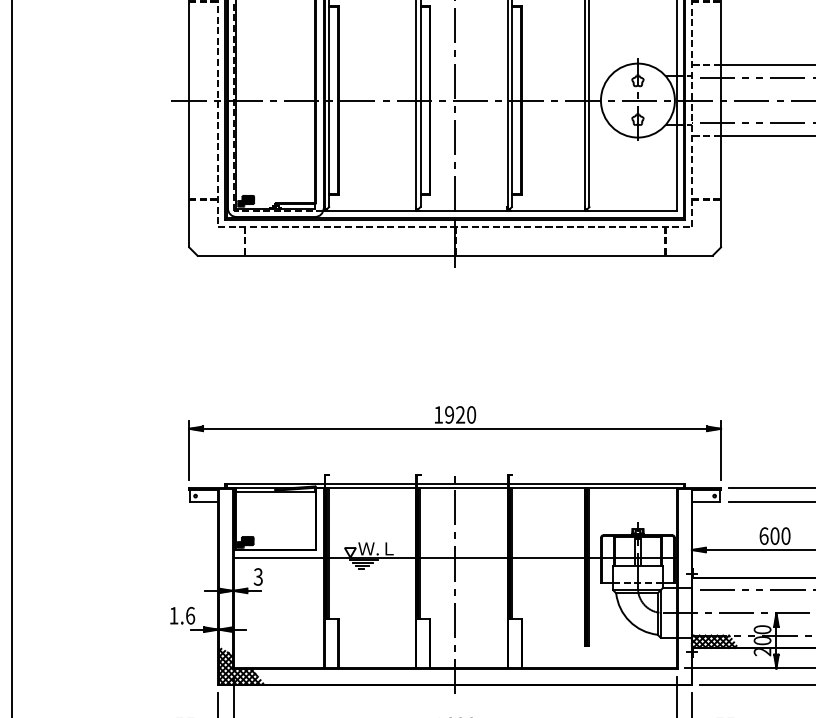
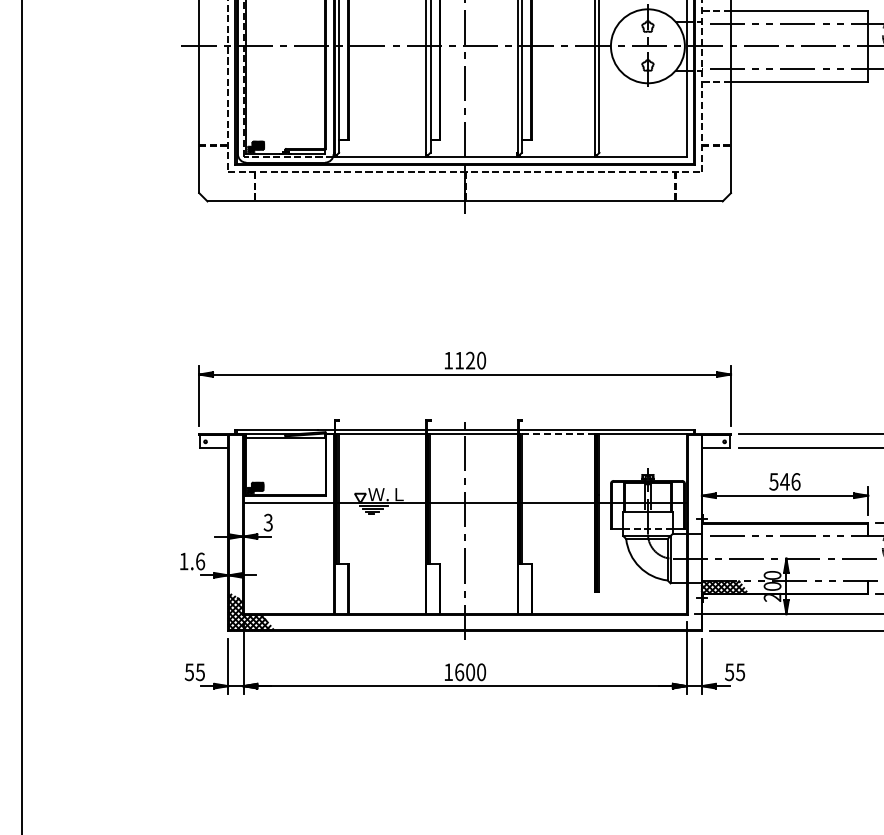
text: (449, 414) -> (459, 360), 1920 -> 1120
line: (546, 488) -> (556, 434), solid -> dashed
text: (774, 535) -> (784, 481), 600 -> 546

